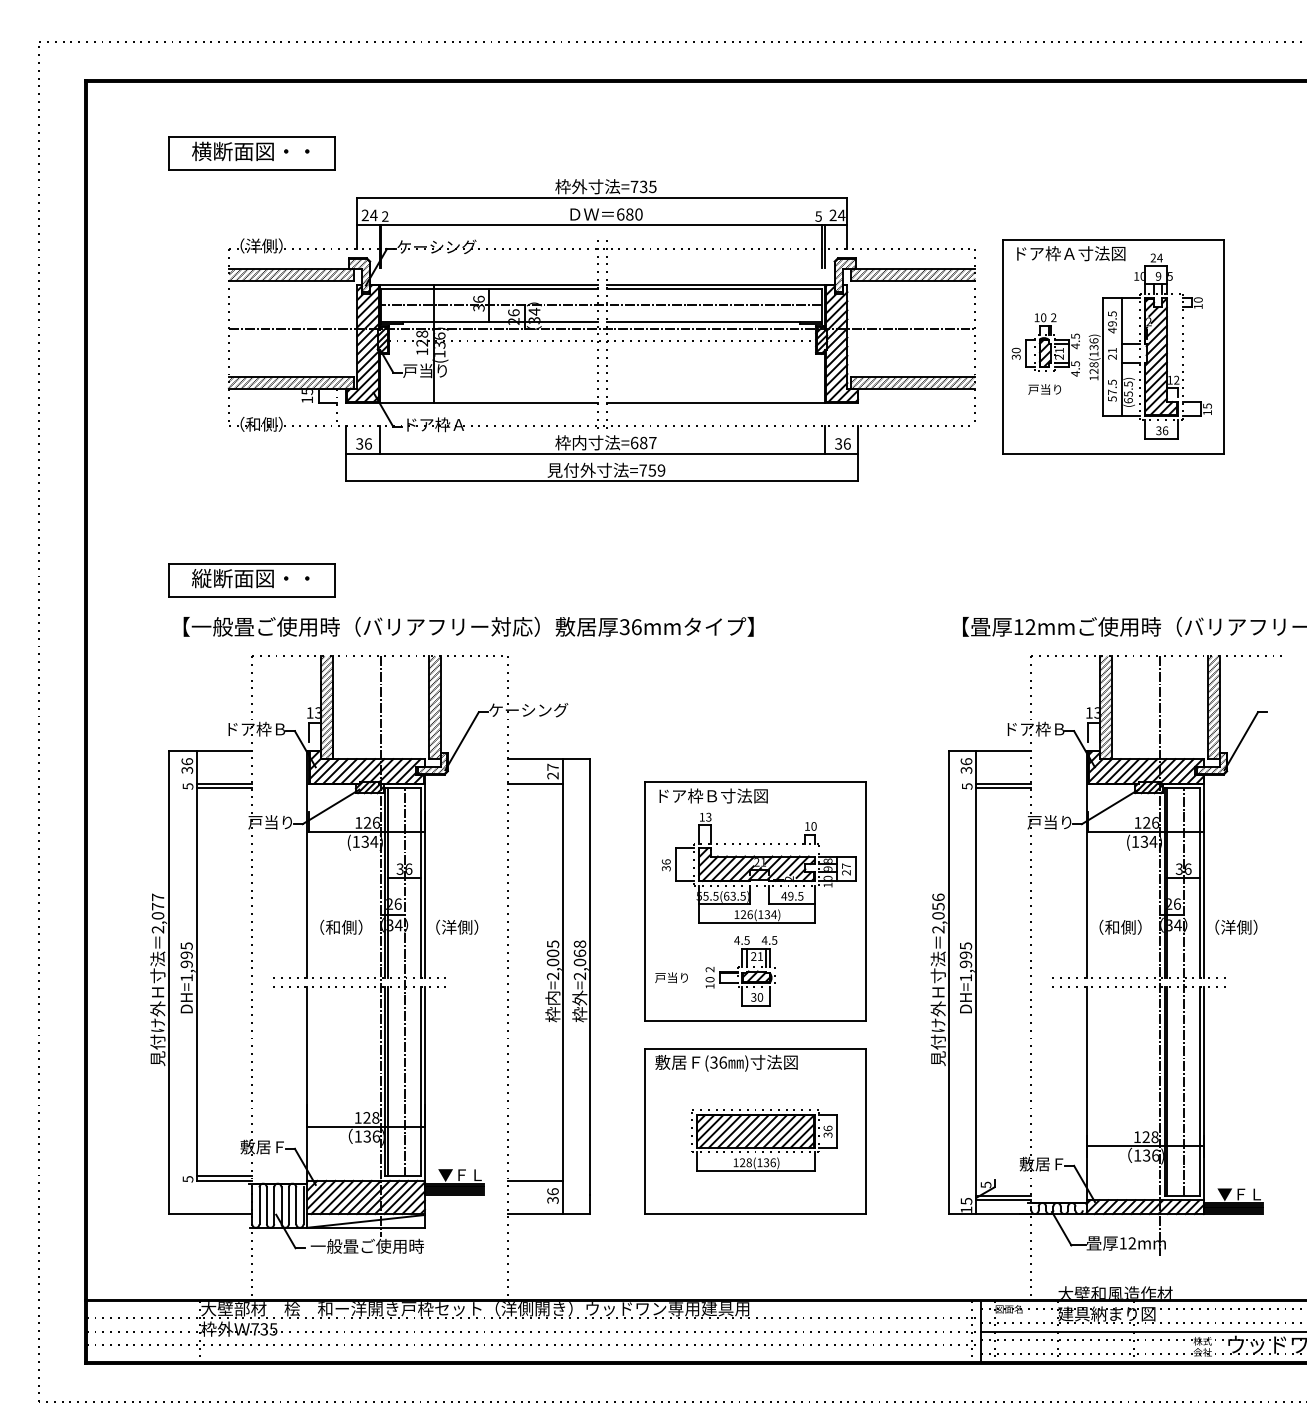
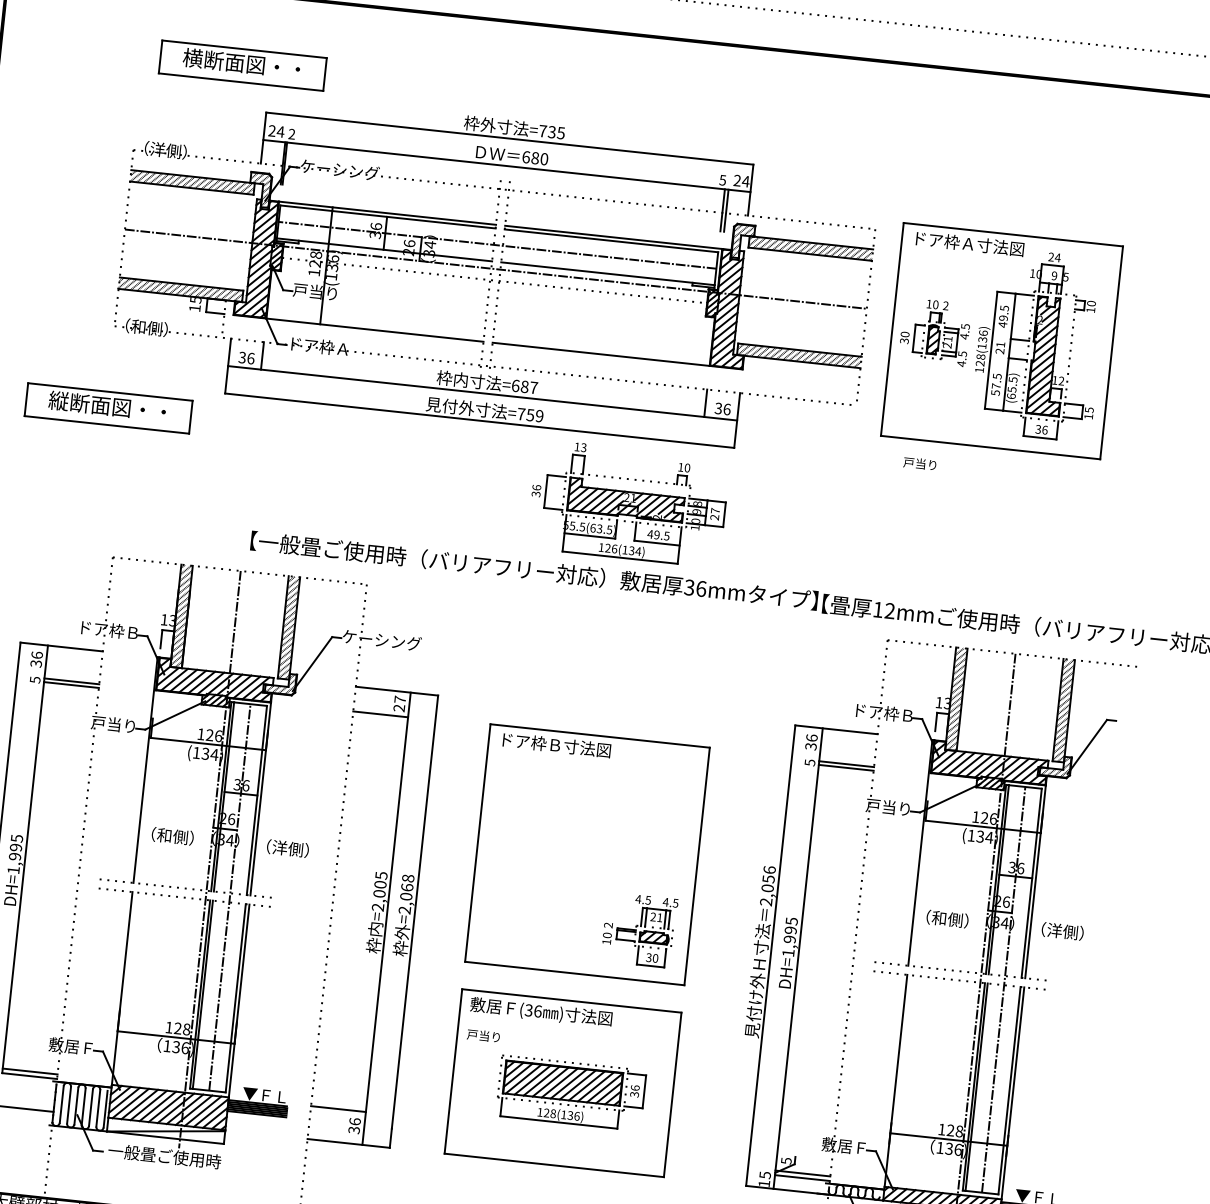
part: (251, 153) -> (242, 65), moved
text: (1044, 389) -> (919, 463), moved
part: (251, 580) -> (108, 408), moved
text: (468, 626) -> (534, 570), moved
part: (758, 867) -> (627, 502), moved
part: (741, 971) -> (639, 930), moved
text: (671, 977) -> (483, 1035), moved

